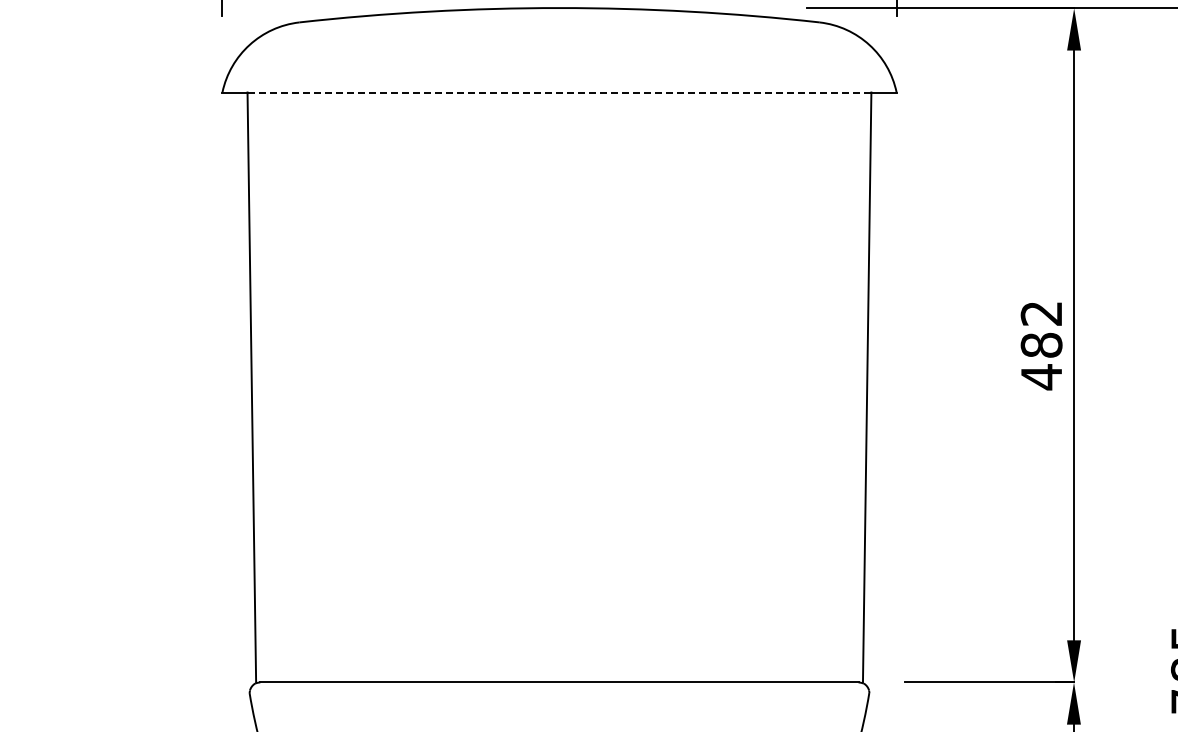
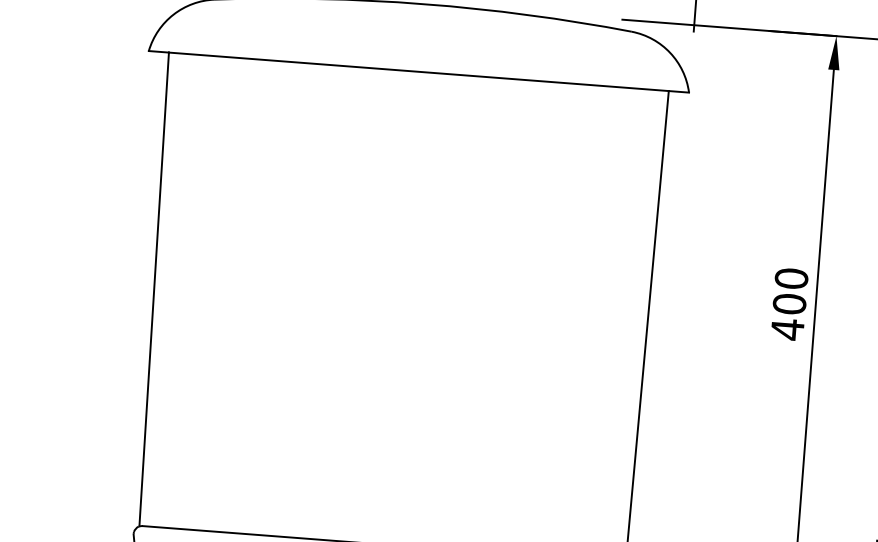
line: (559, 92) -> (418, 71), dashed -> solid
text: (1041, 329) -> (790, 291), 482 -> 400

